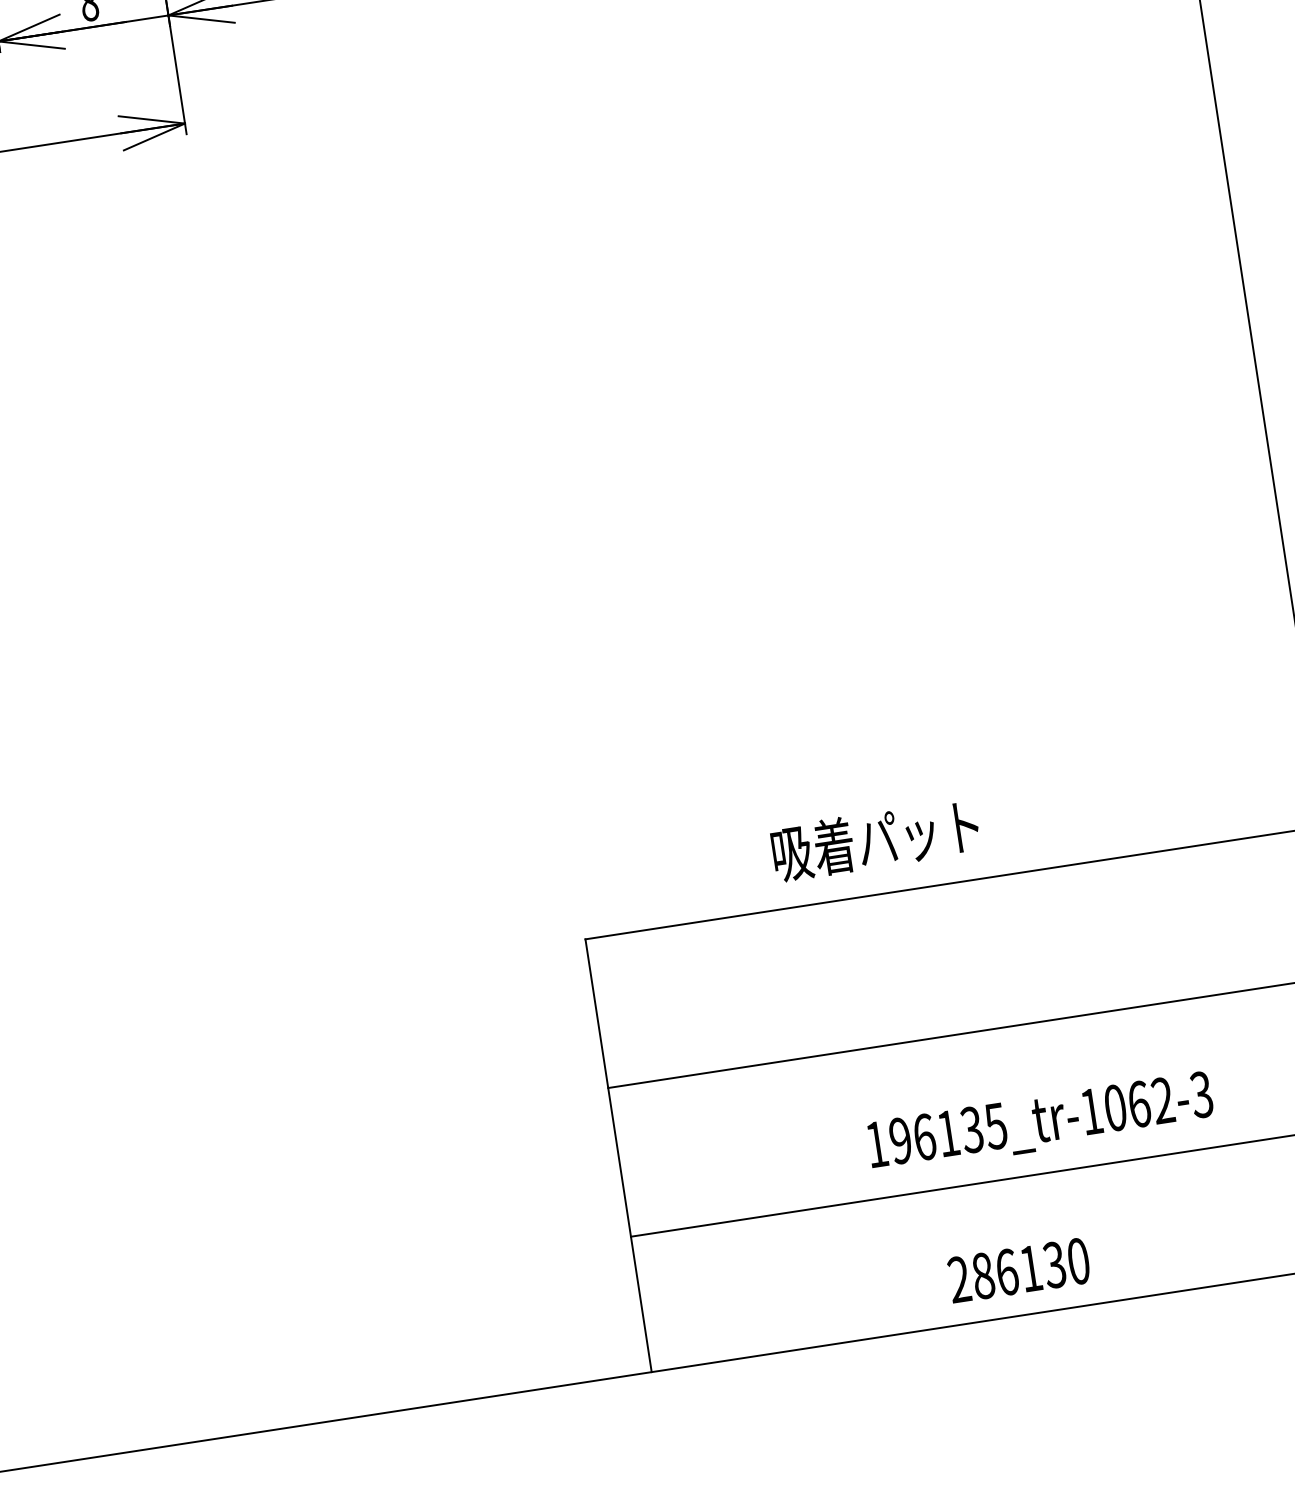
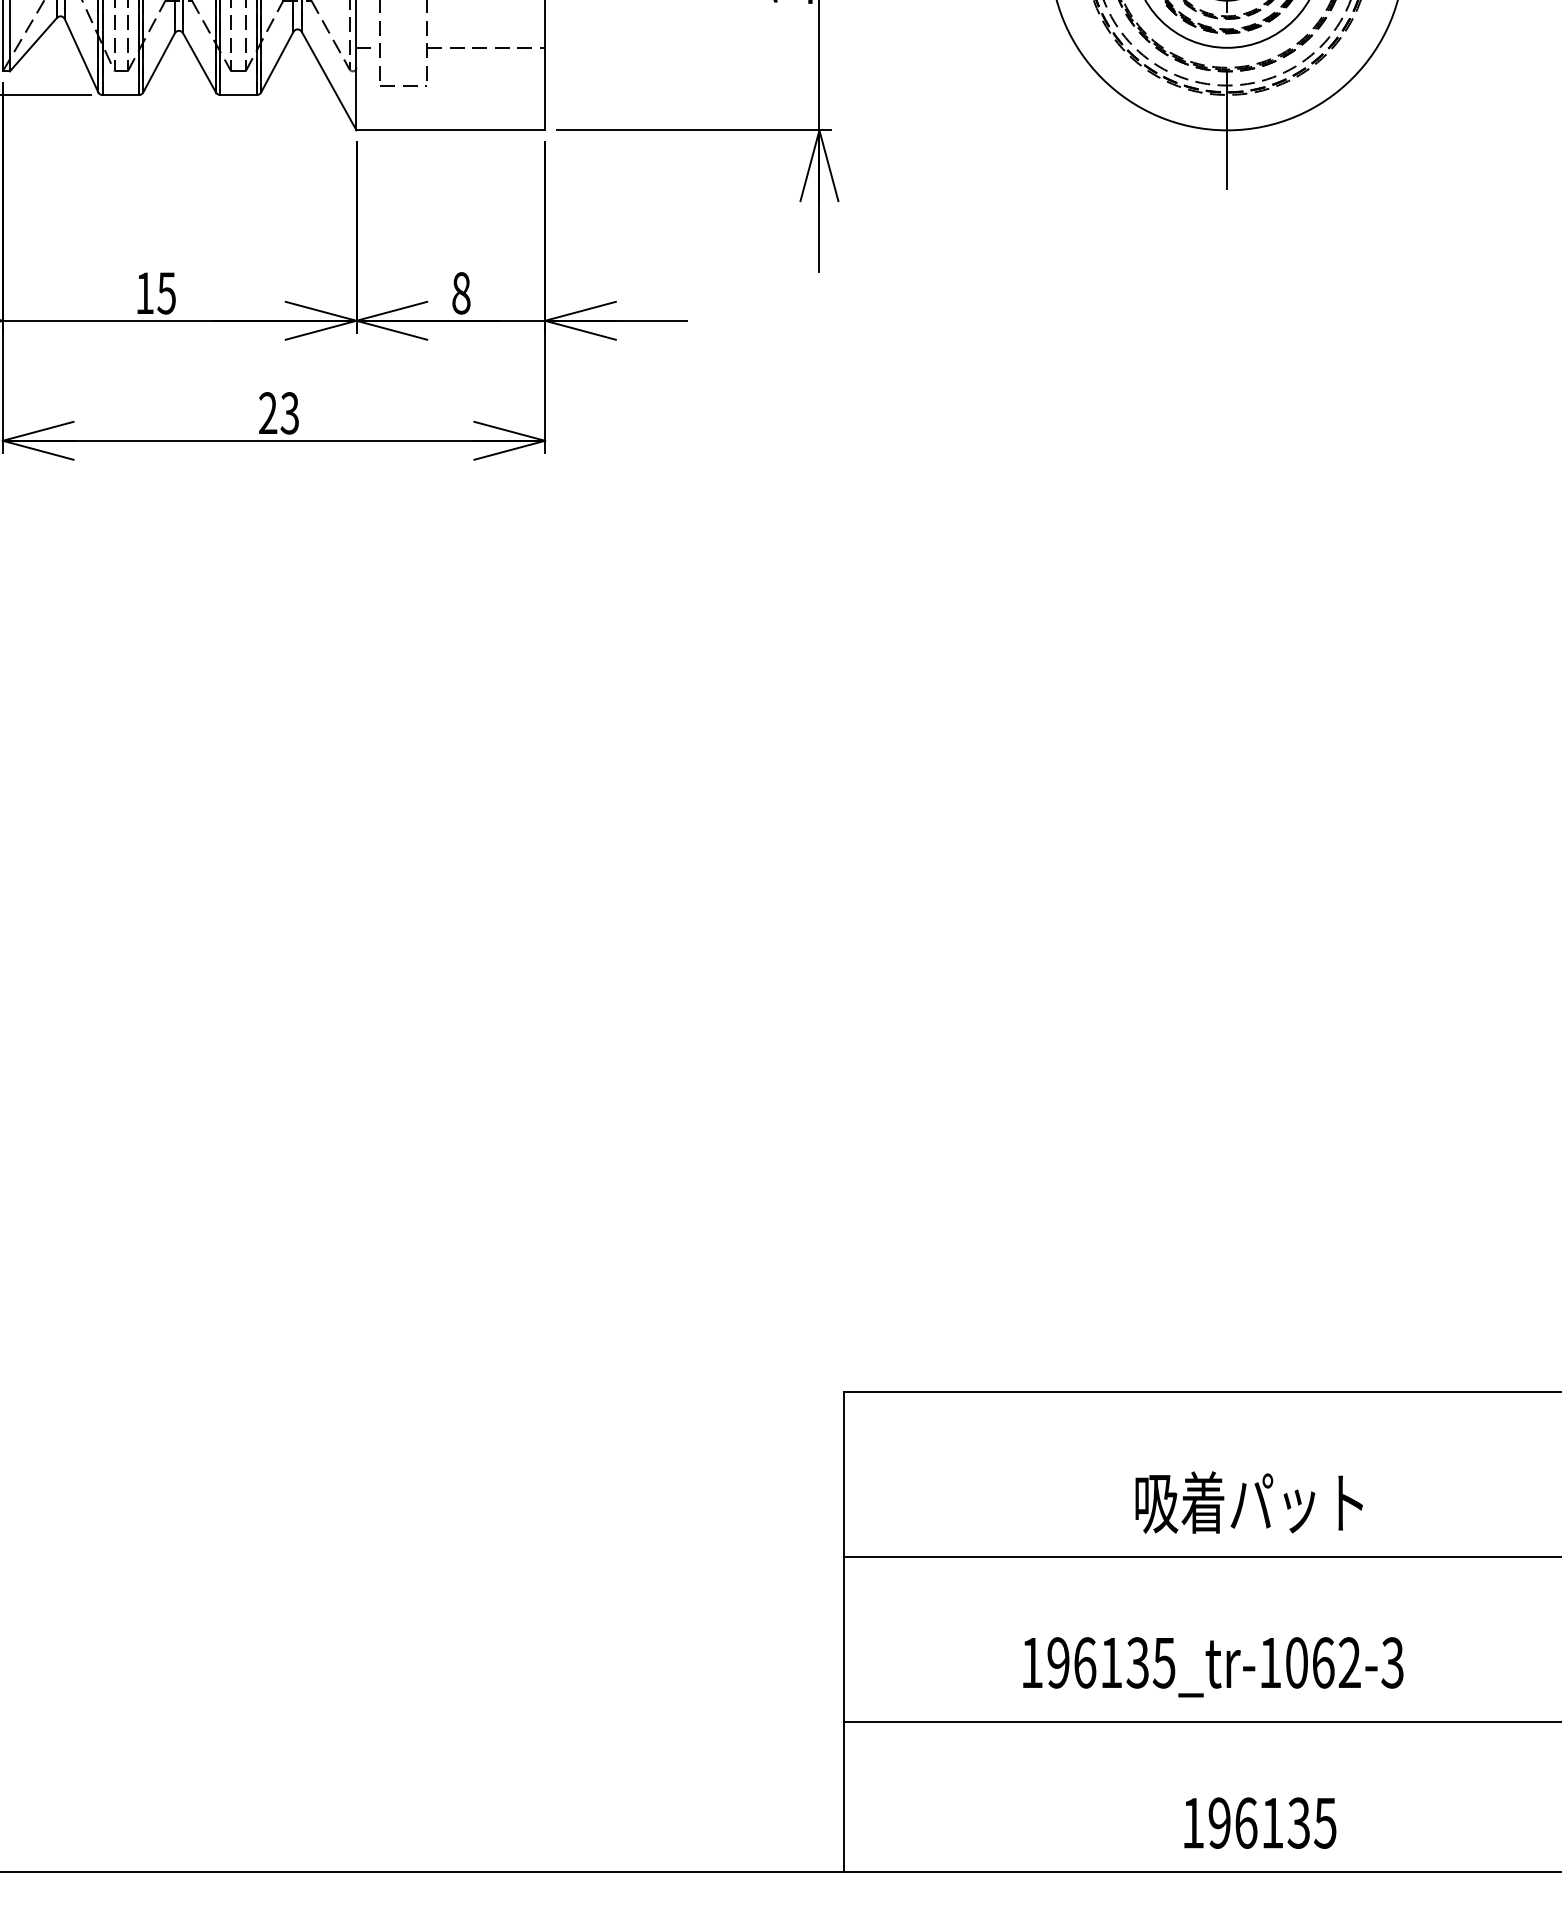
text: (874, 840) -> (1248, 1502), moved
text: (1040, 1123) -> (1213, 1667), moved
text: (1019, 1269) -> (1259, 1822), 286130 -> 196135

